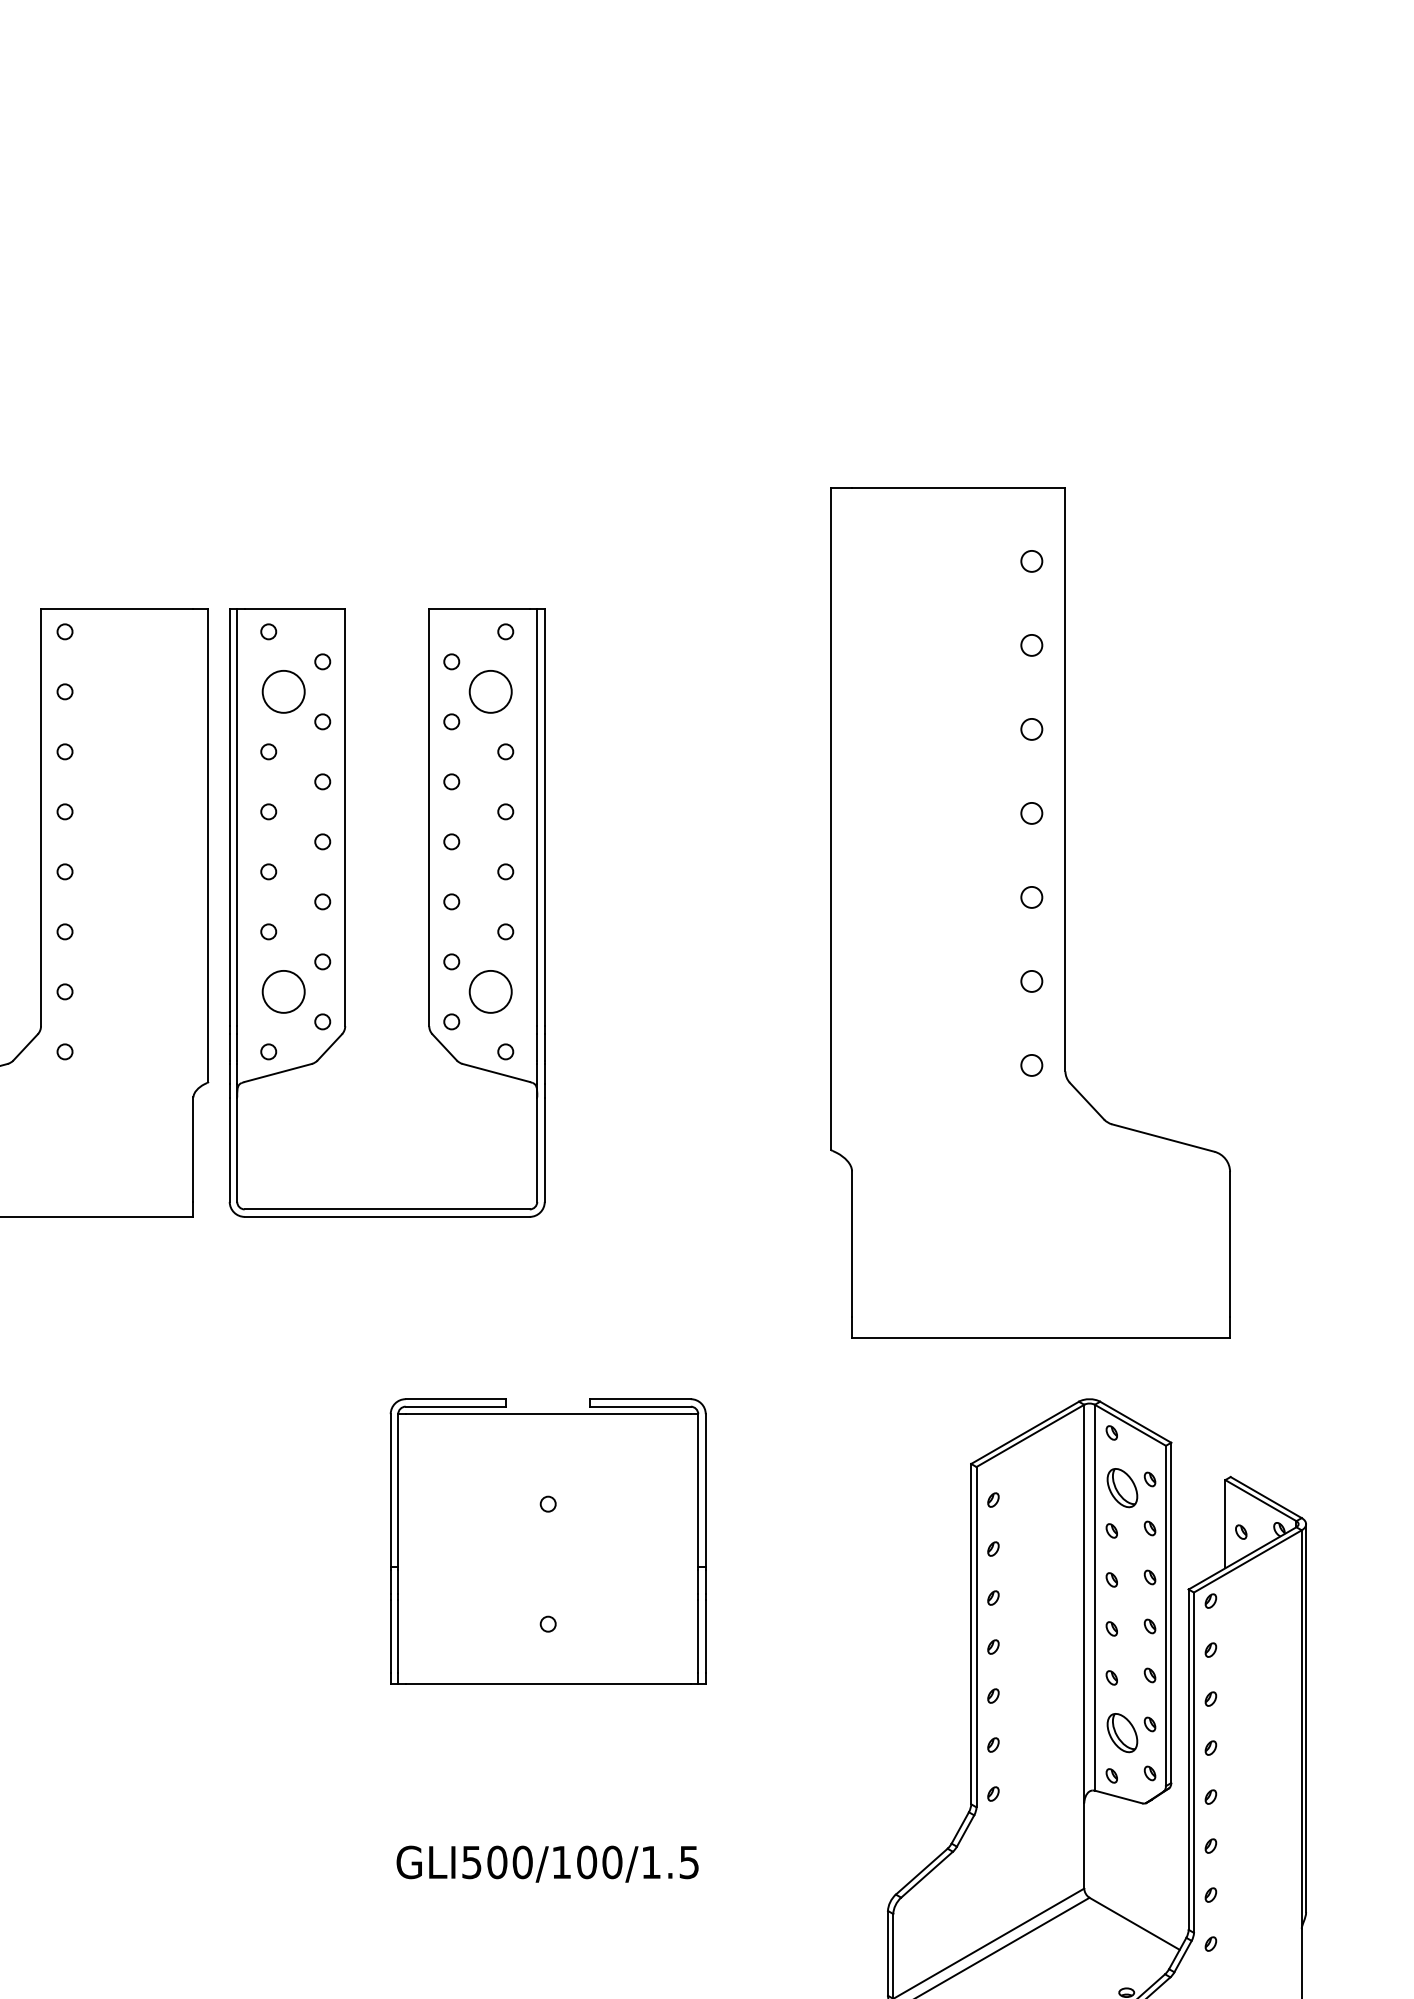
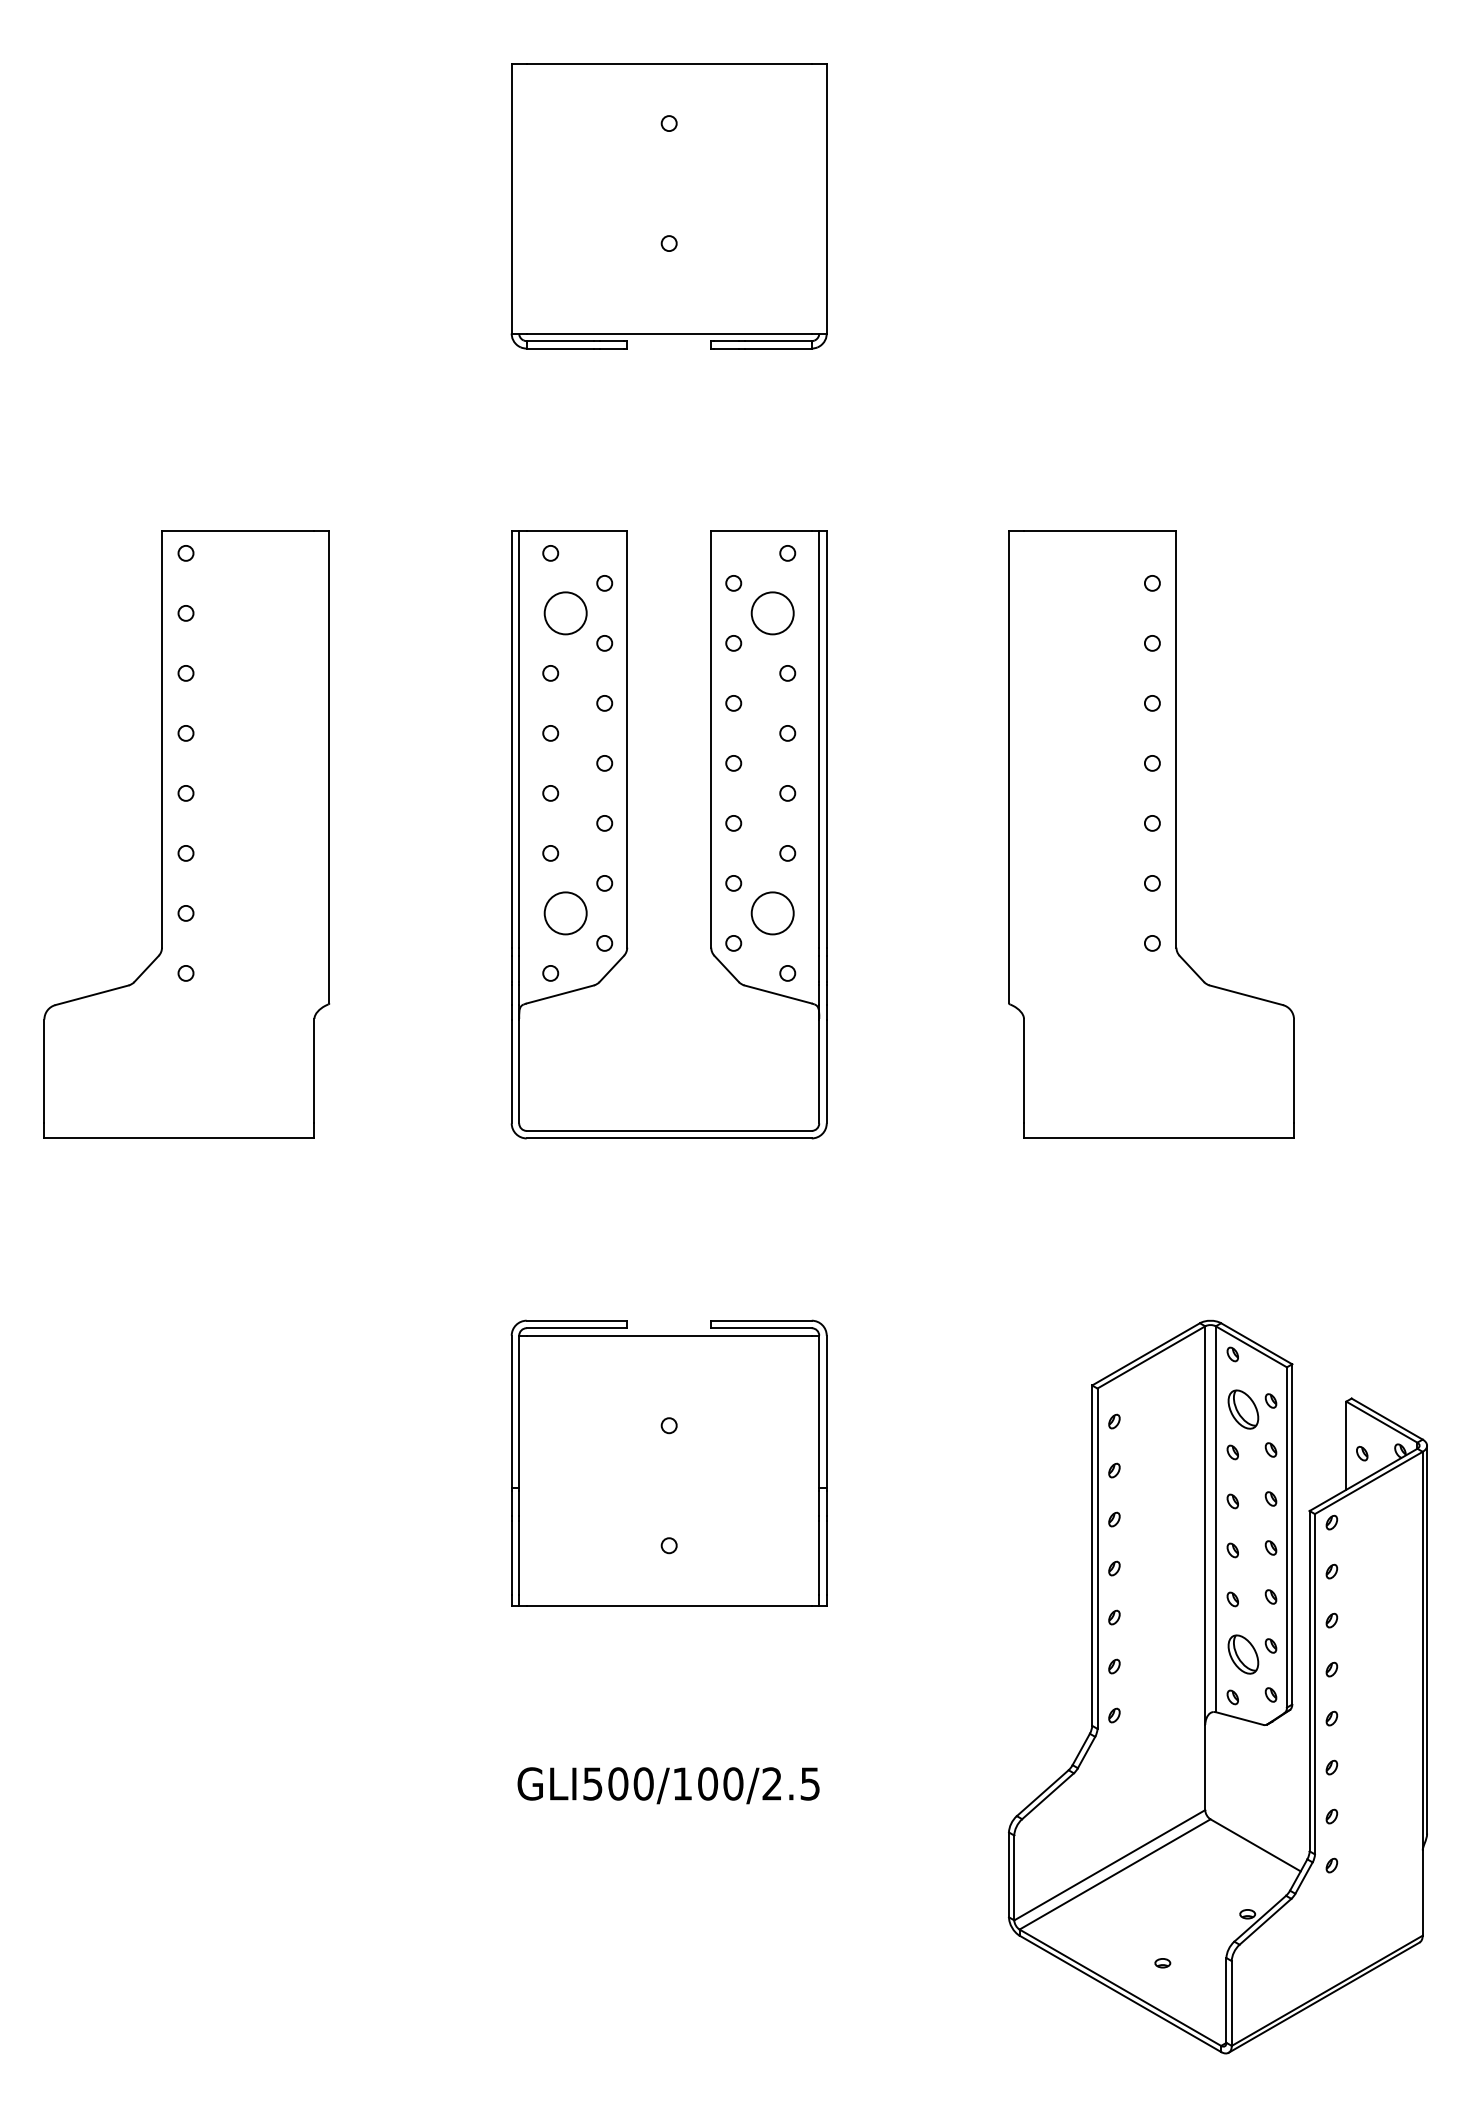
part: (547, 284) -> (668, 206), added
part: (345, 912) -> (627, 834), moved
part: (1030, 912) -> (1151, 834), size x0.71
text: (650, 1861) -> (771, 1783), GLI500/100/1.5 -> GLI500/100/2.5

